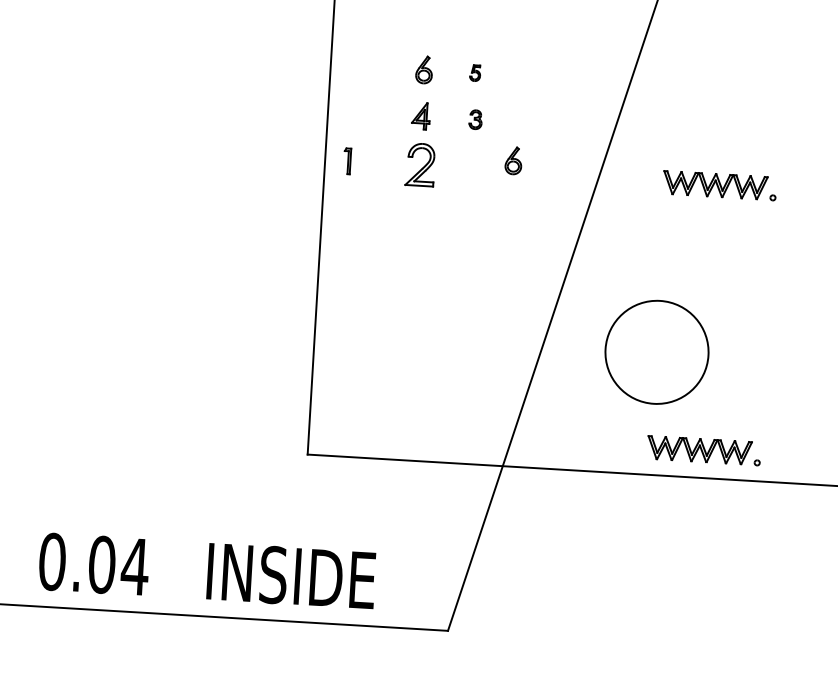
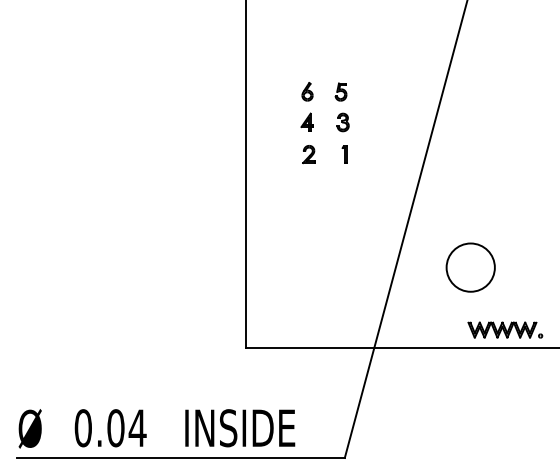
part: (474, 72) -> (340, 91), size x1.67
part: (474, 119) -> (342, 122), size x1.43
part: (513, 160) -> (369, 147), removed
part: (347, 161) -> (344, 154), moved
part: (420, 165) -> (308, 154), size x0.62
part: (720, 184) -> (505, 155), removed
circle: (656, 352) -> (470, 267), size x0.71

